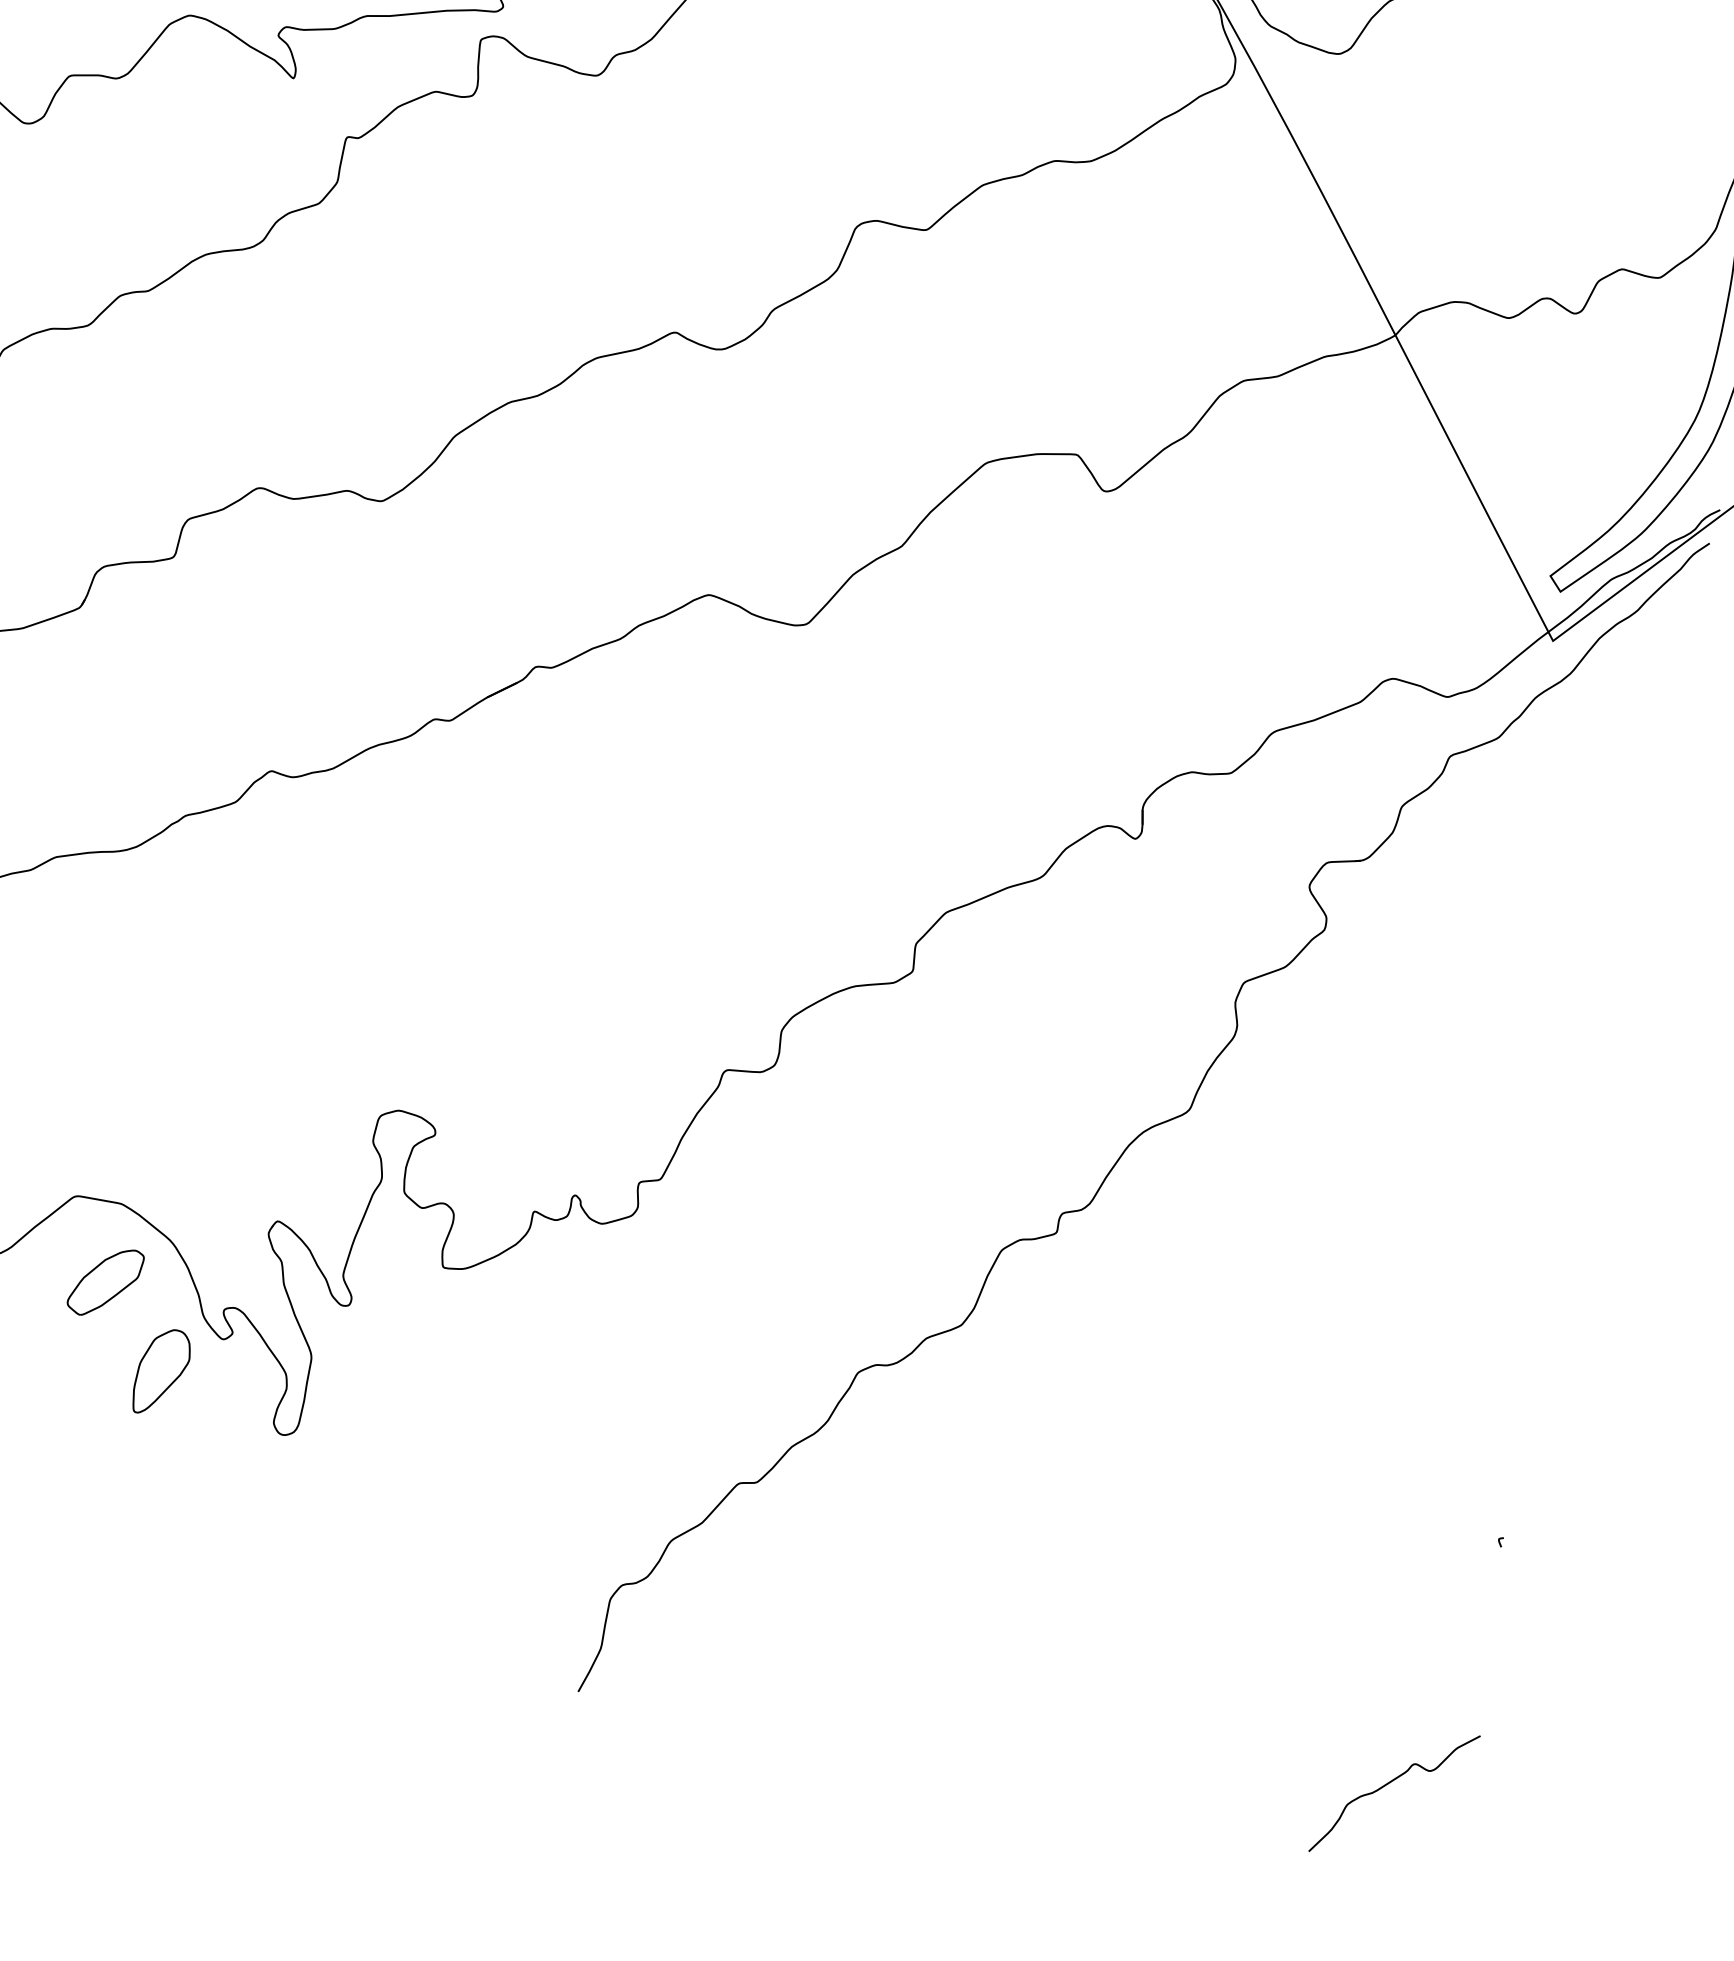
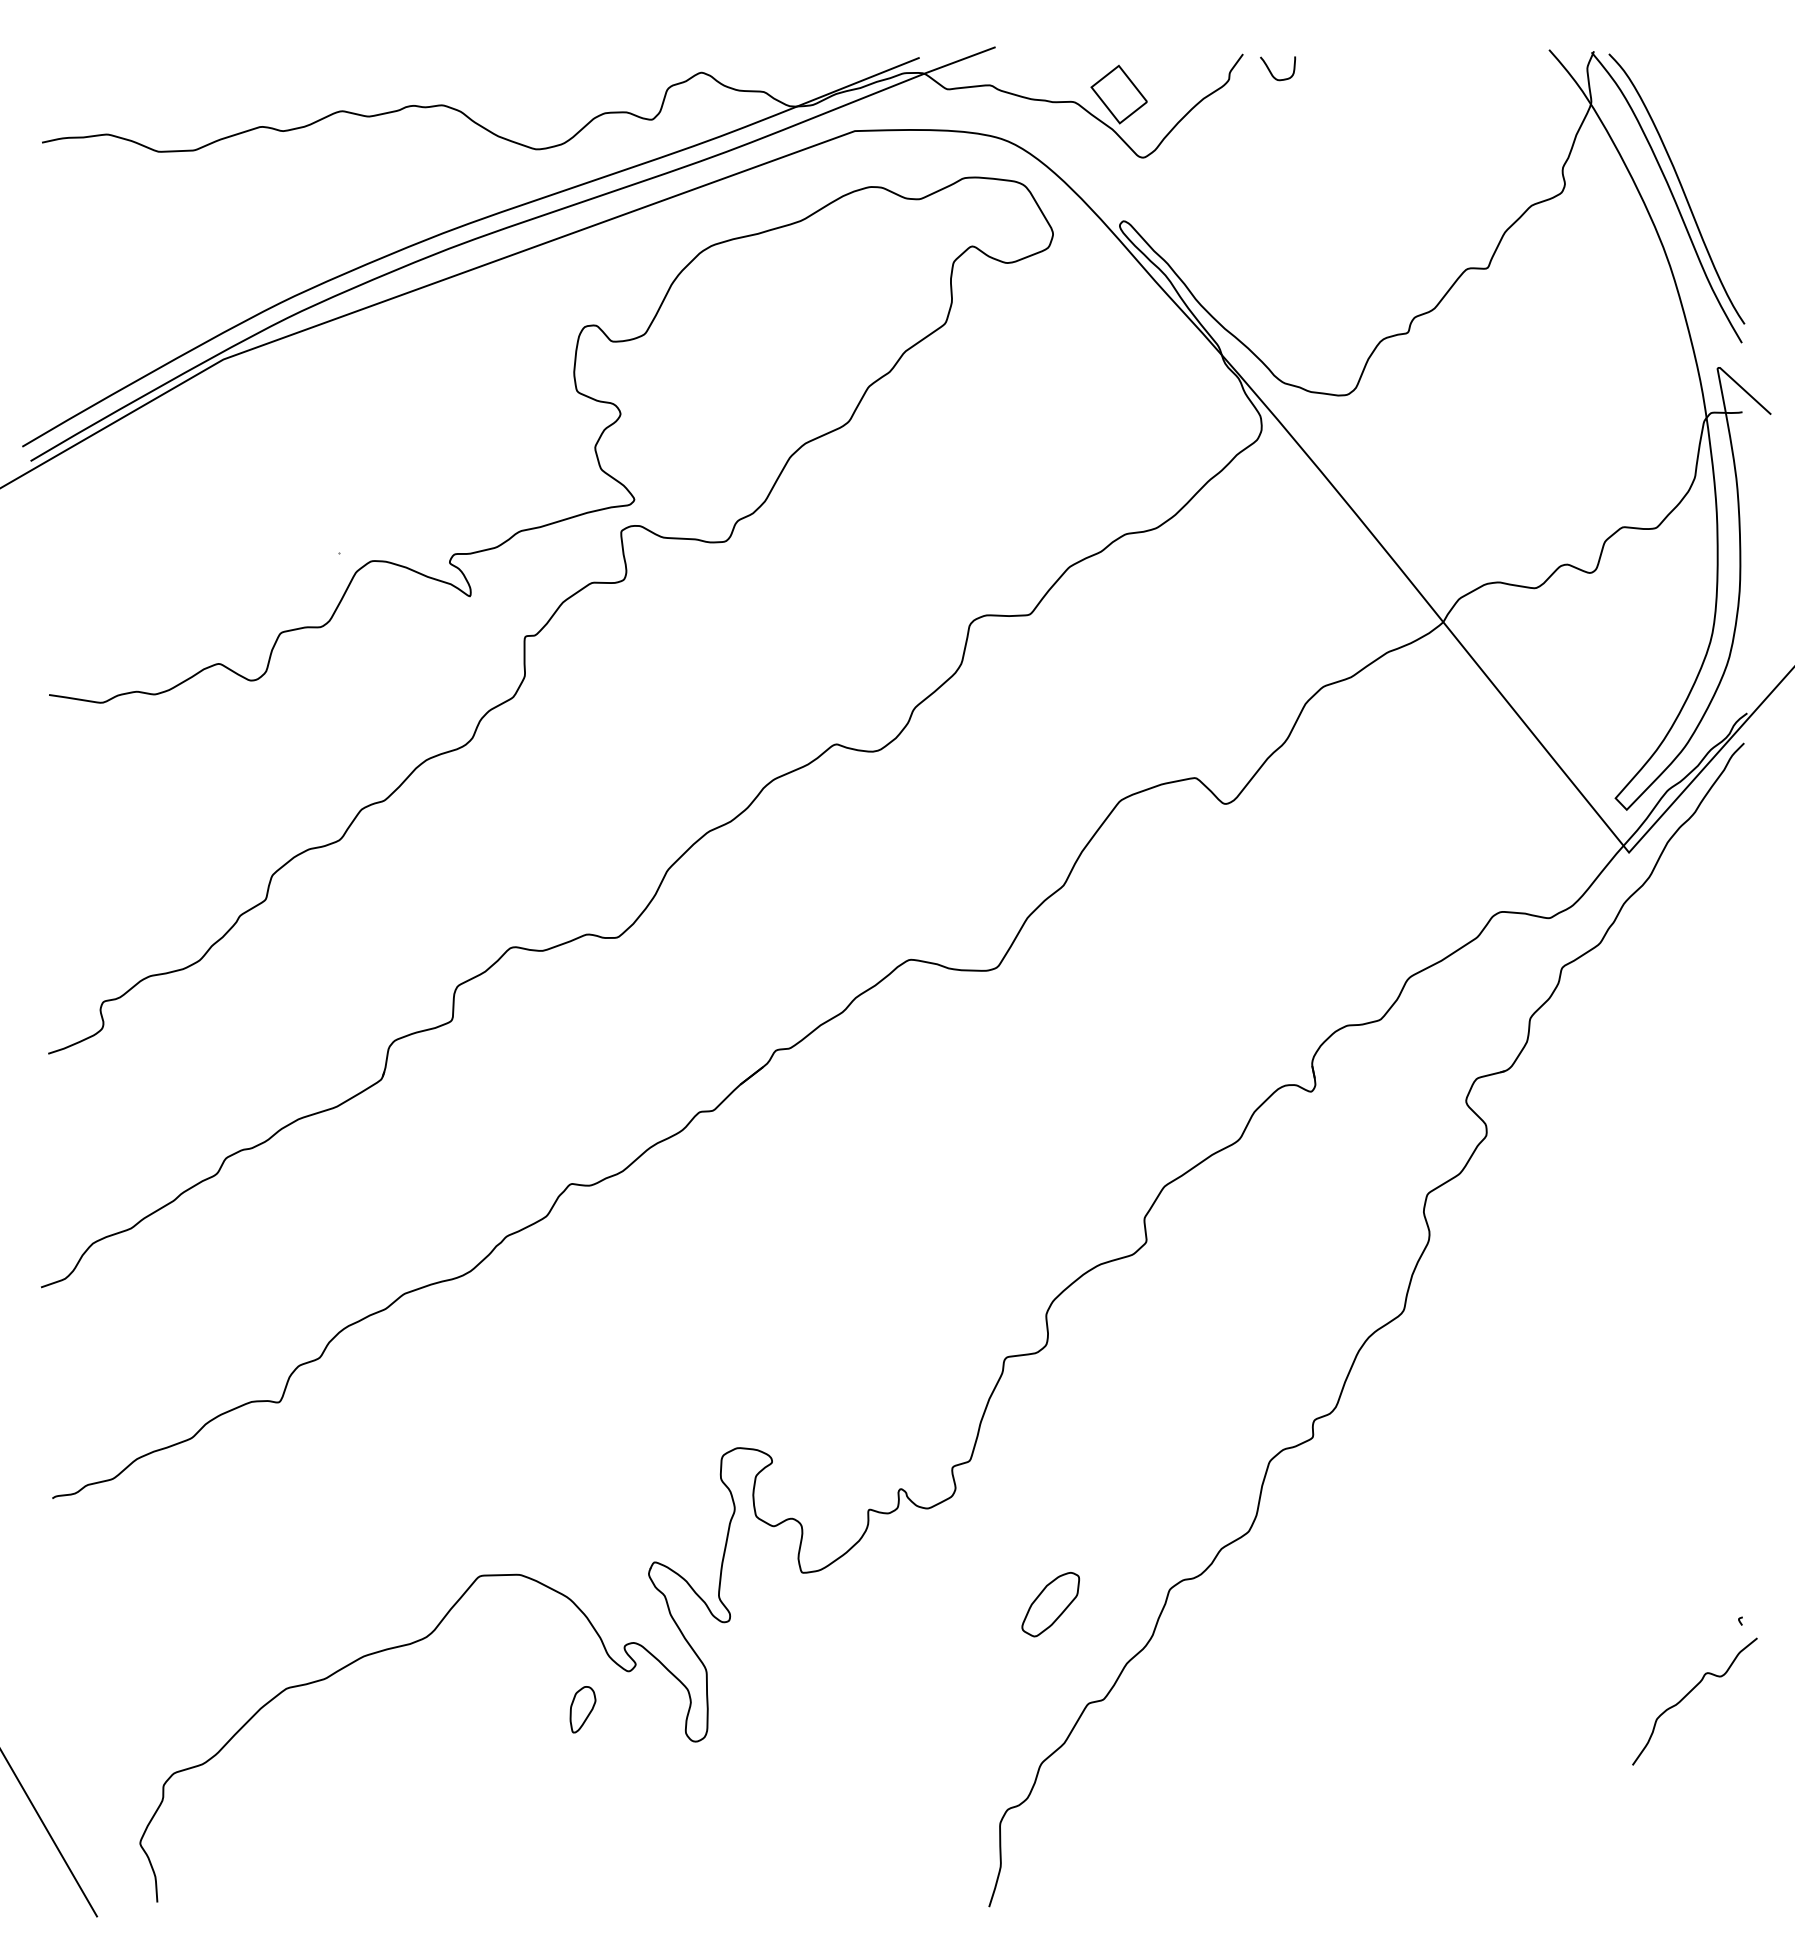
part: (105, 1282) -> (1050, 1604), moved
part: (161, 1371) -> (582, 1709), size x0.6
curve: (1388, 1784) -> (1688, 1694), moved

